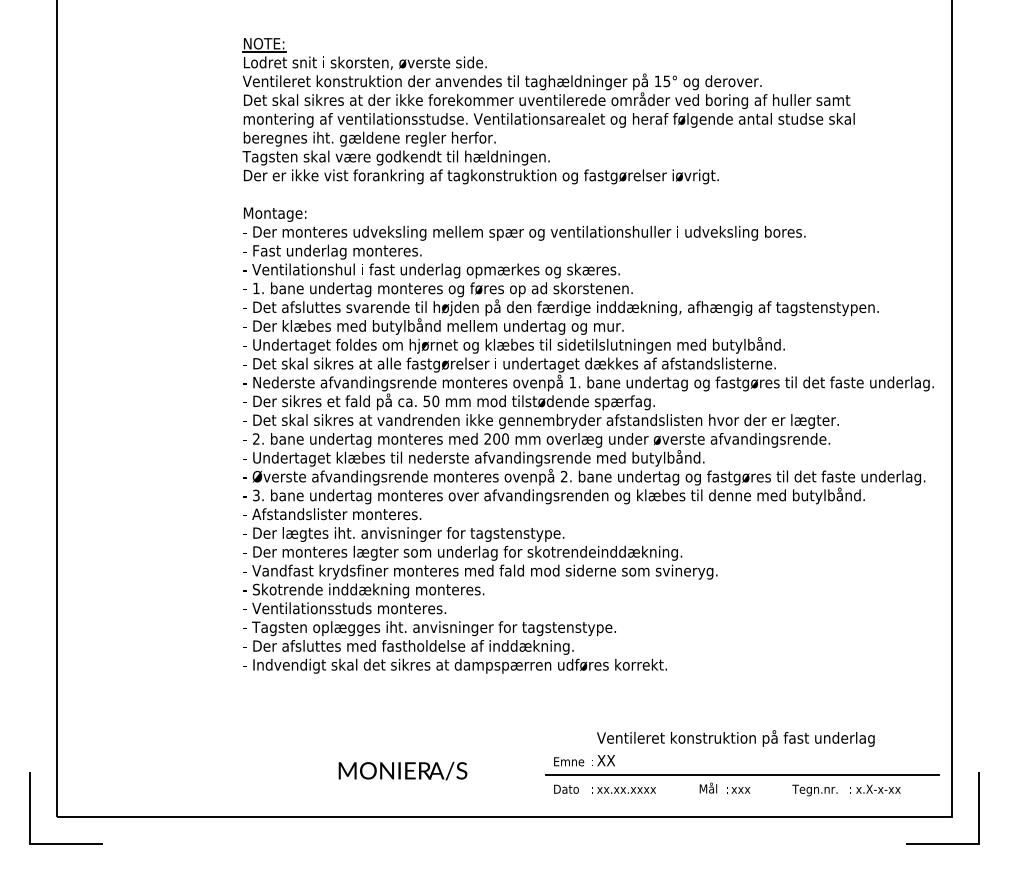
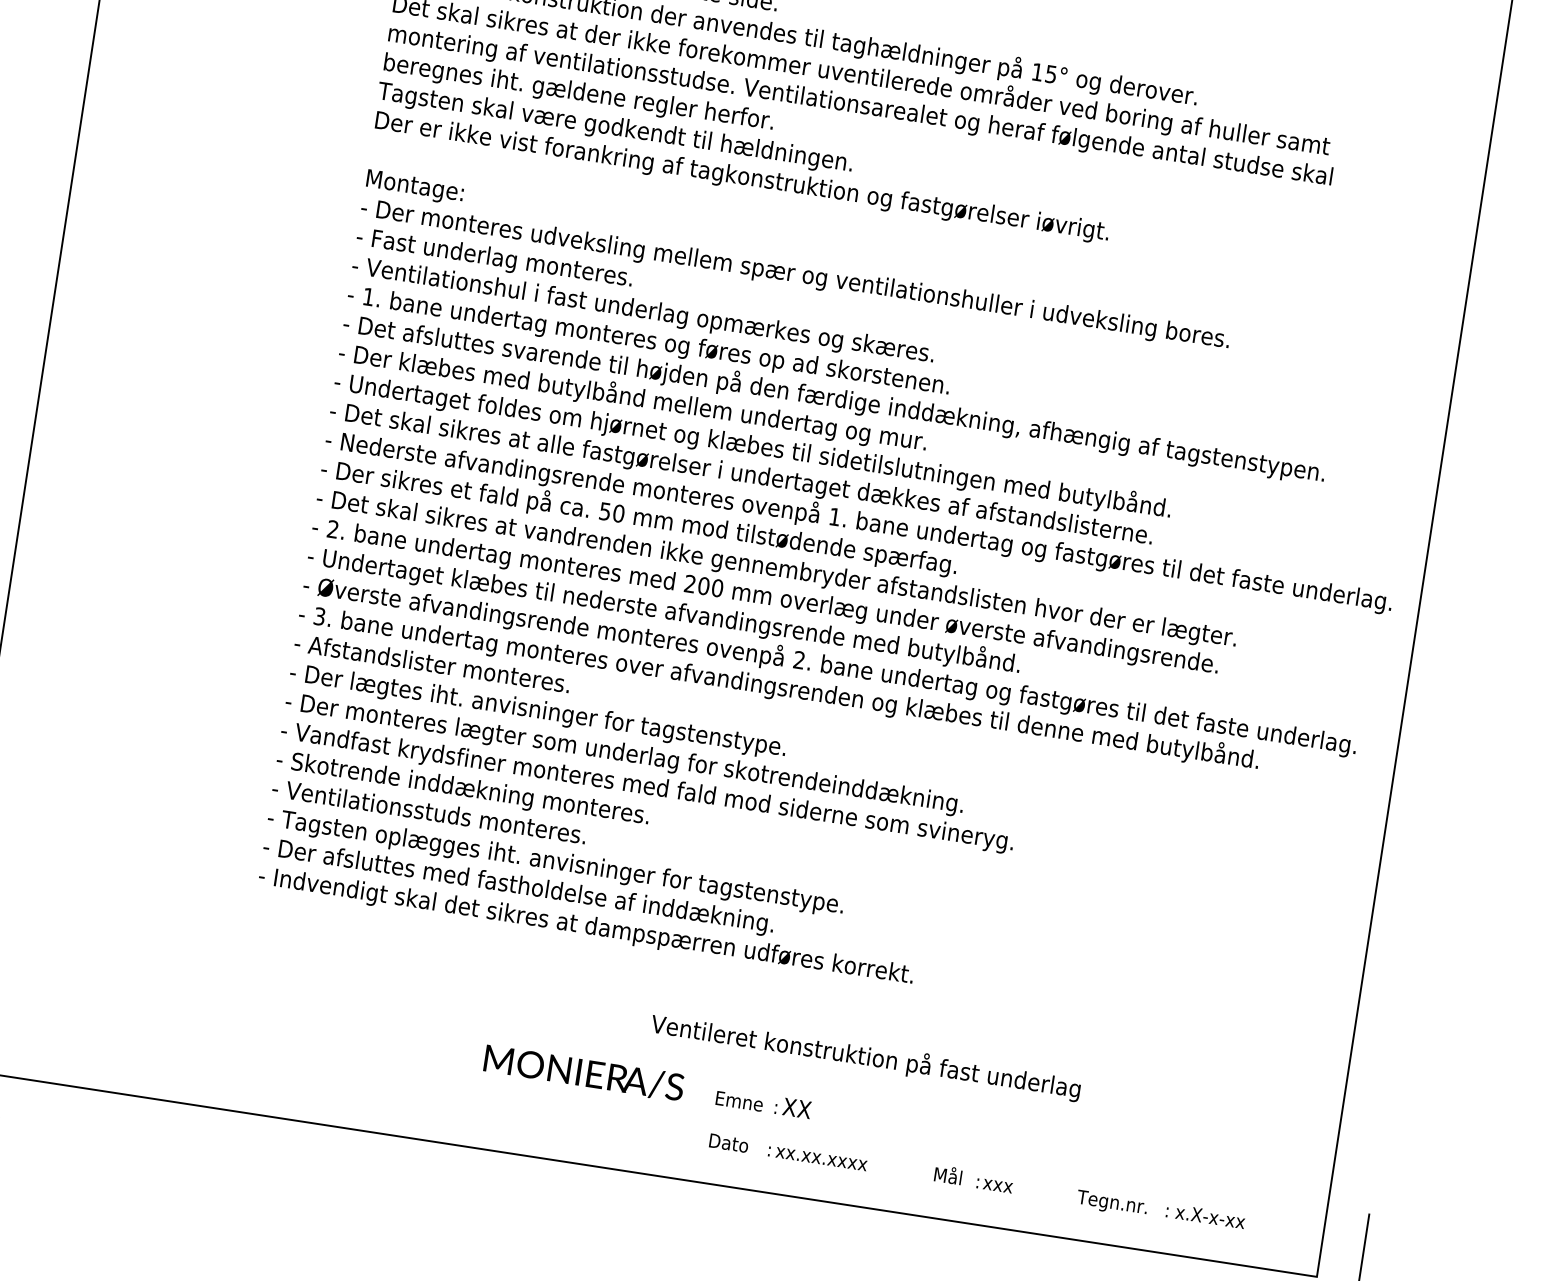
text: (735, 738) -> (865, 1057), moved
text: (402, 770) -> (583, 1072), moved
line: (742, 775) -> (1003, 1163), removed

